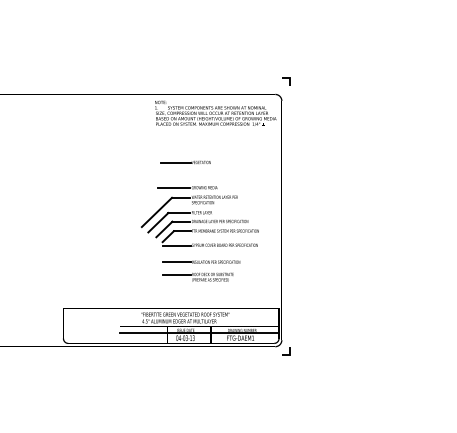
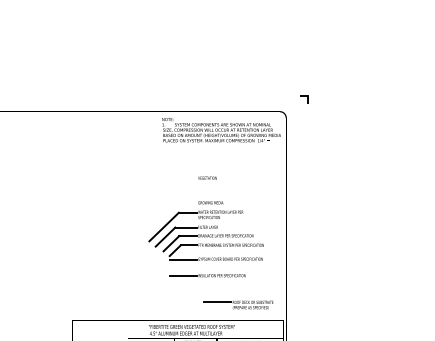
line: (286, 78) -> (304, 96), moved
line: (175, 162) -> (182, 178), removed
line: (174, 188) -> (181, 203), removed
part: (197, 276) -> (238, 304), moved

